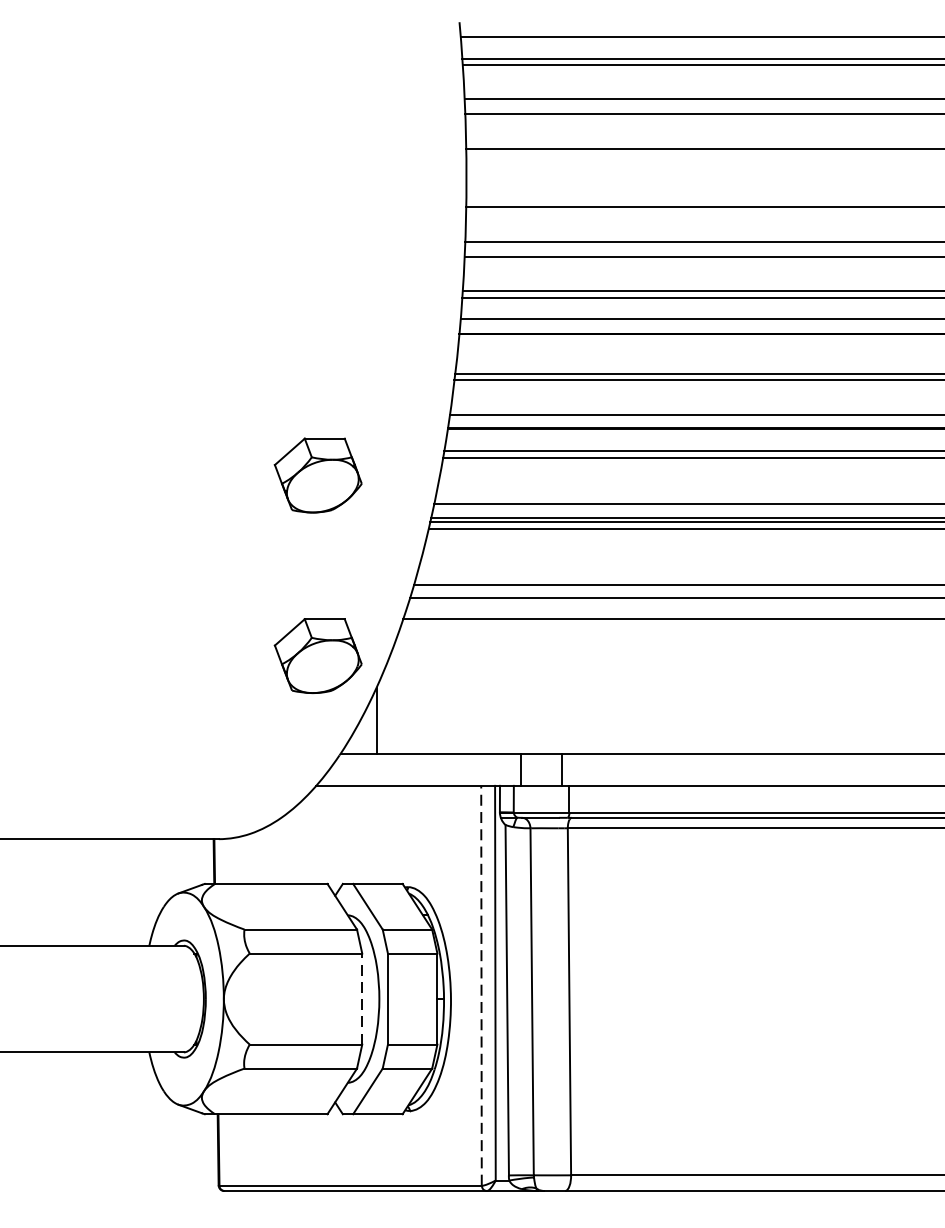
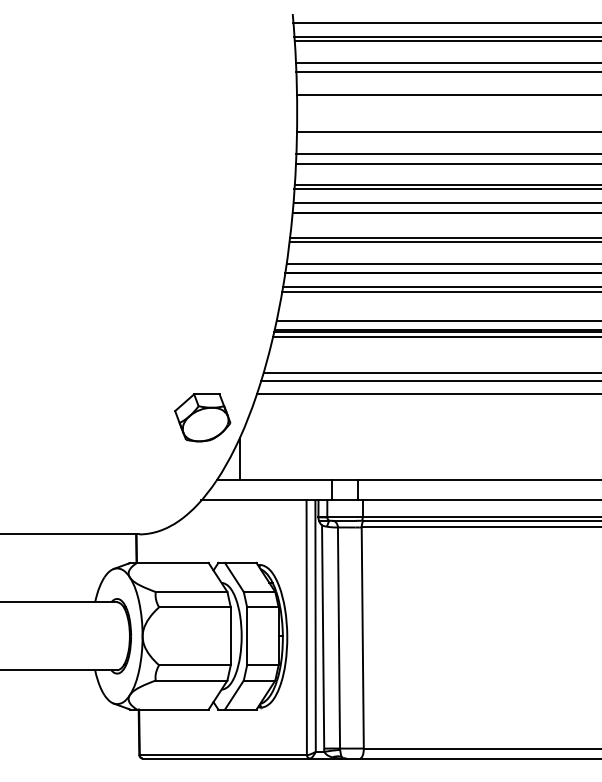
part: (317, 475) -> (202, 302), removed
line: (481, 985) -> (306, 627), dashed -> solid
line: (361, 999) -> (230, 636), dashed -> solid

